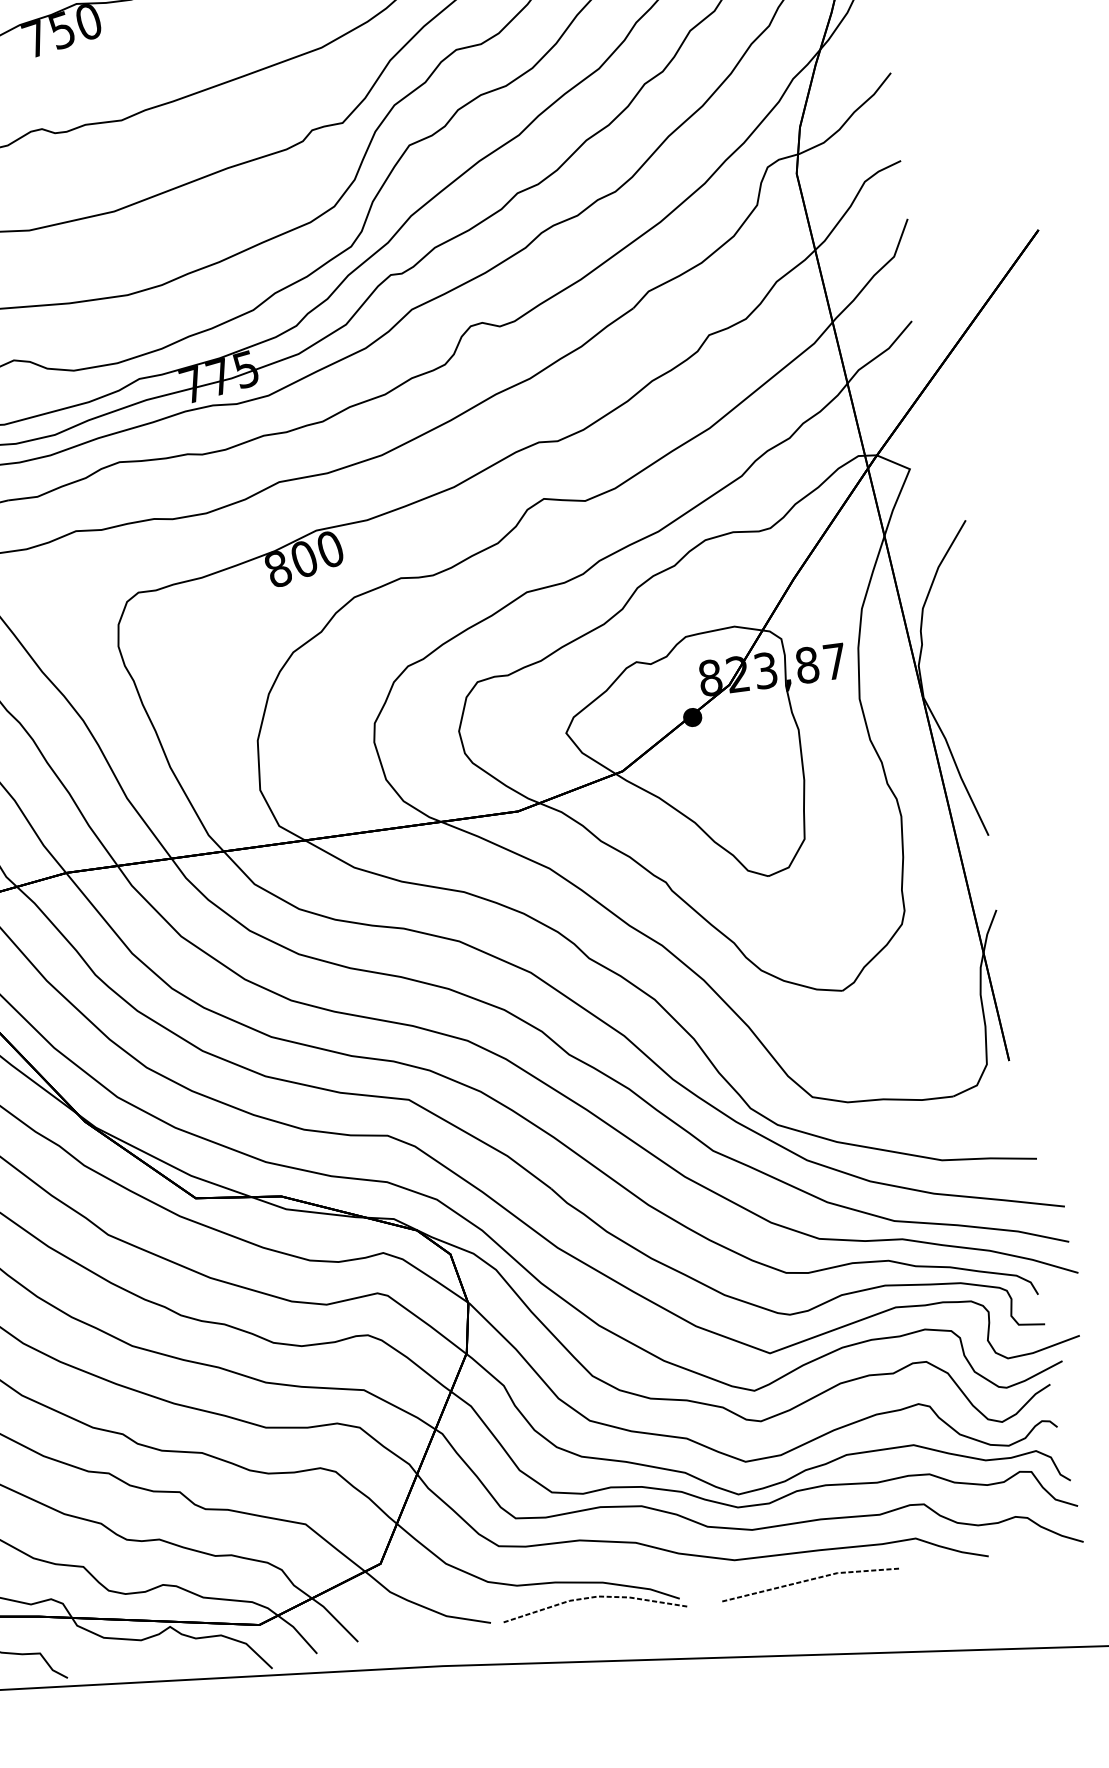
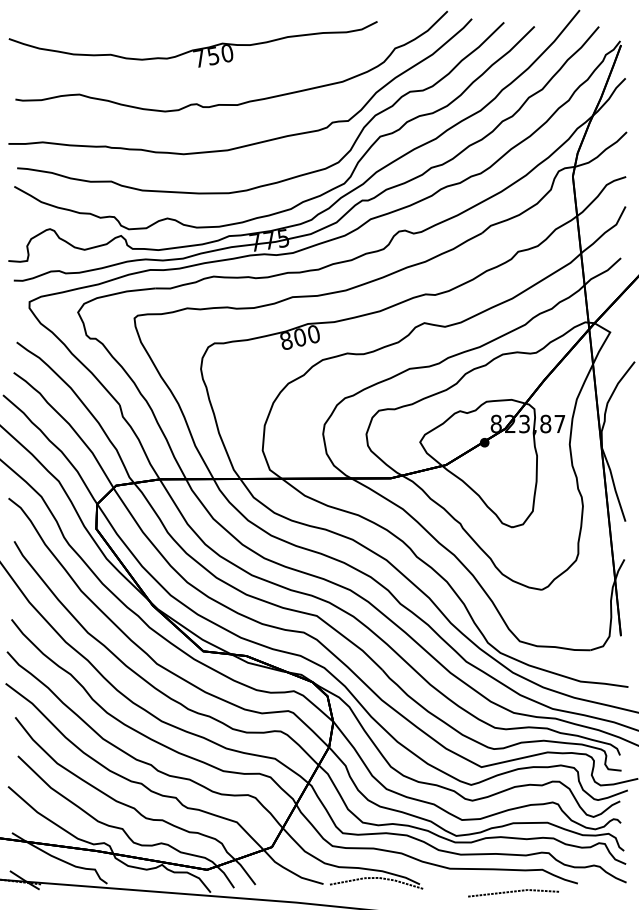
line: (808, 1581) -> (512, 892), moved

